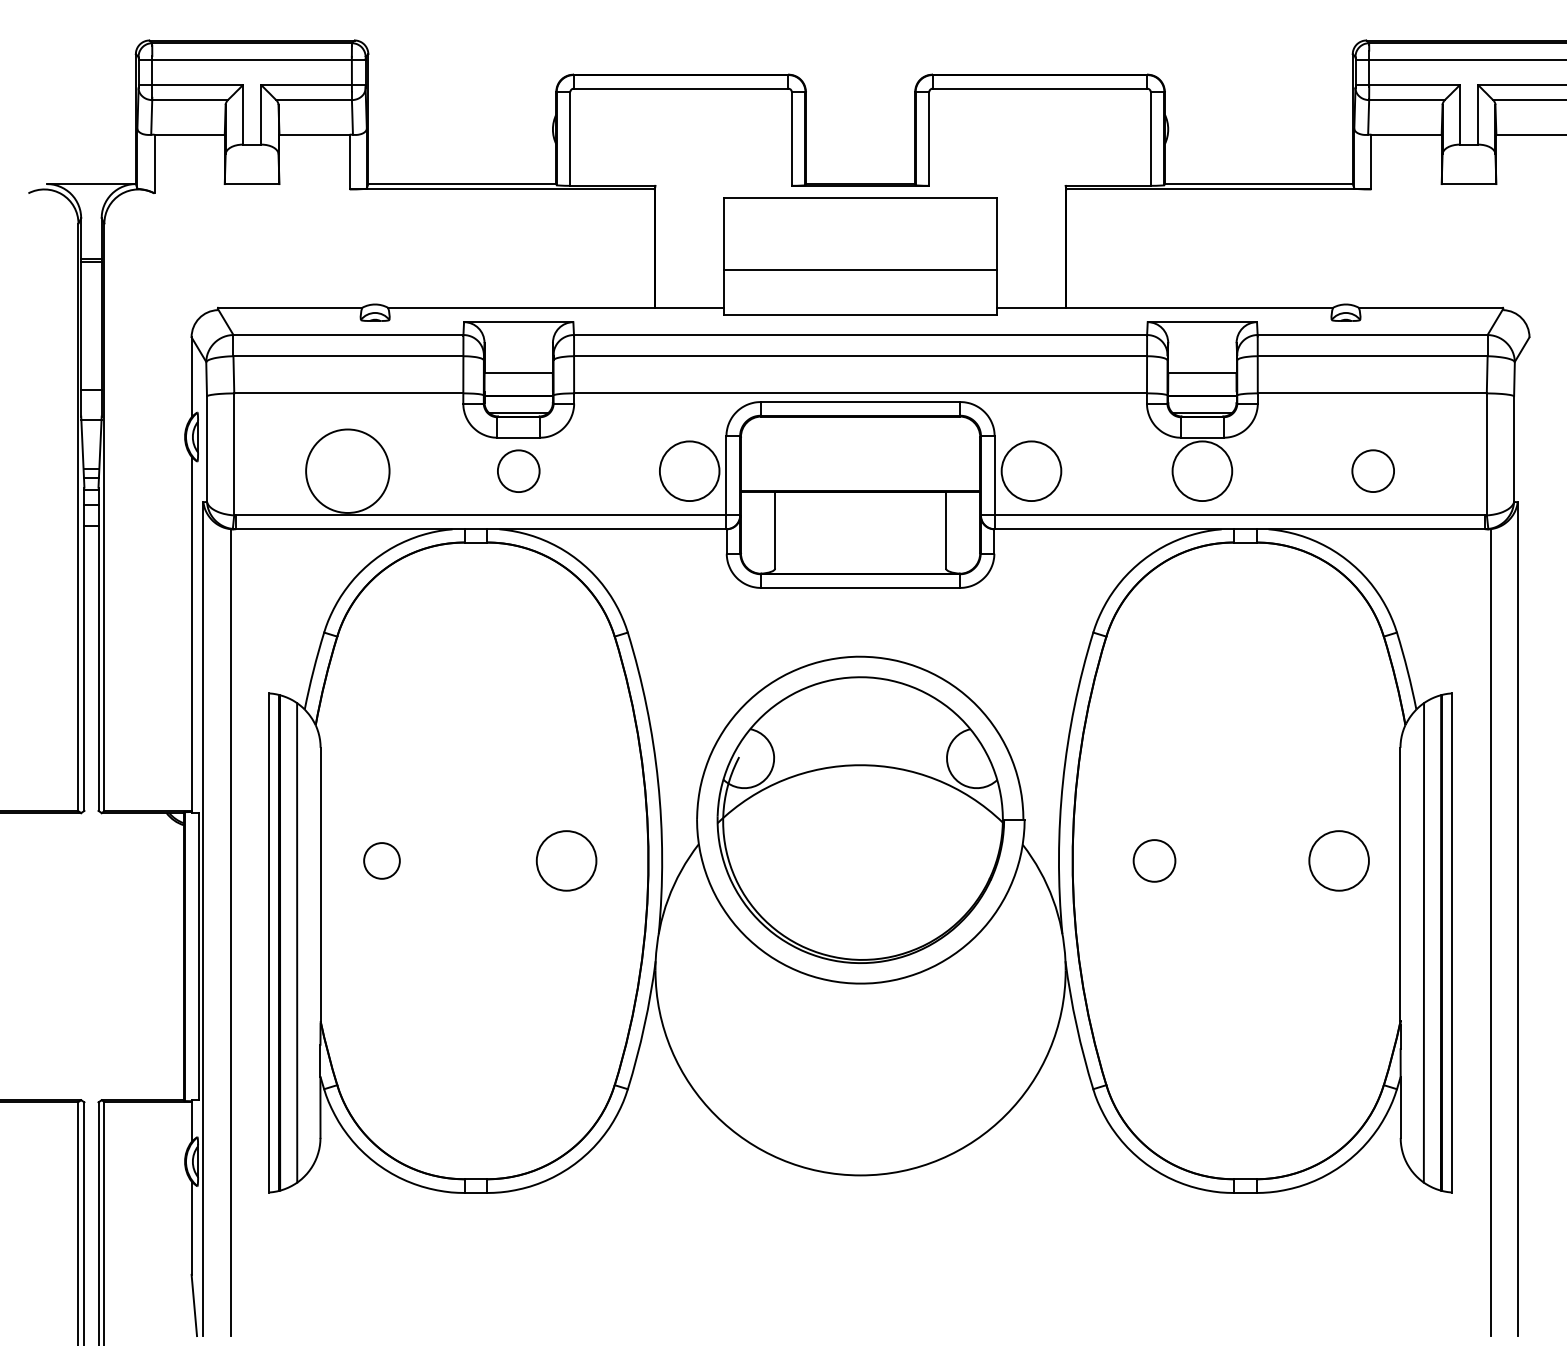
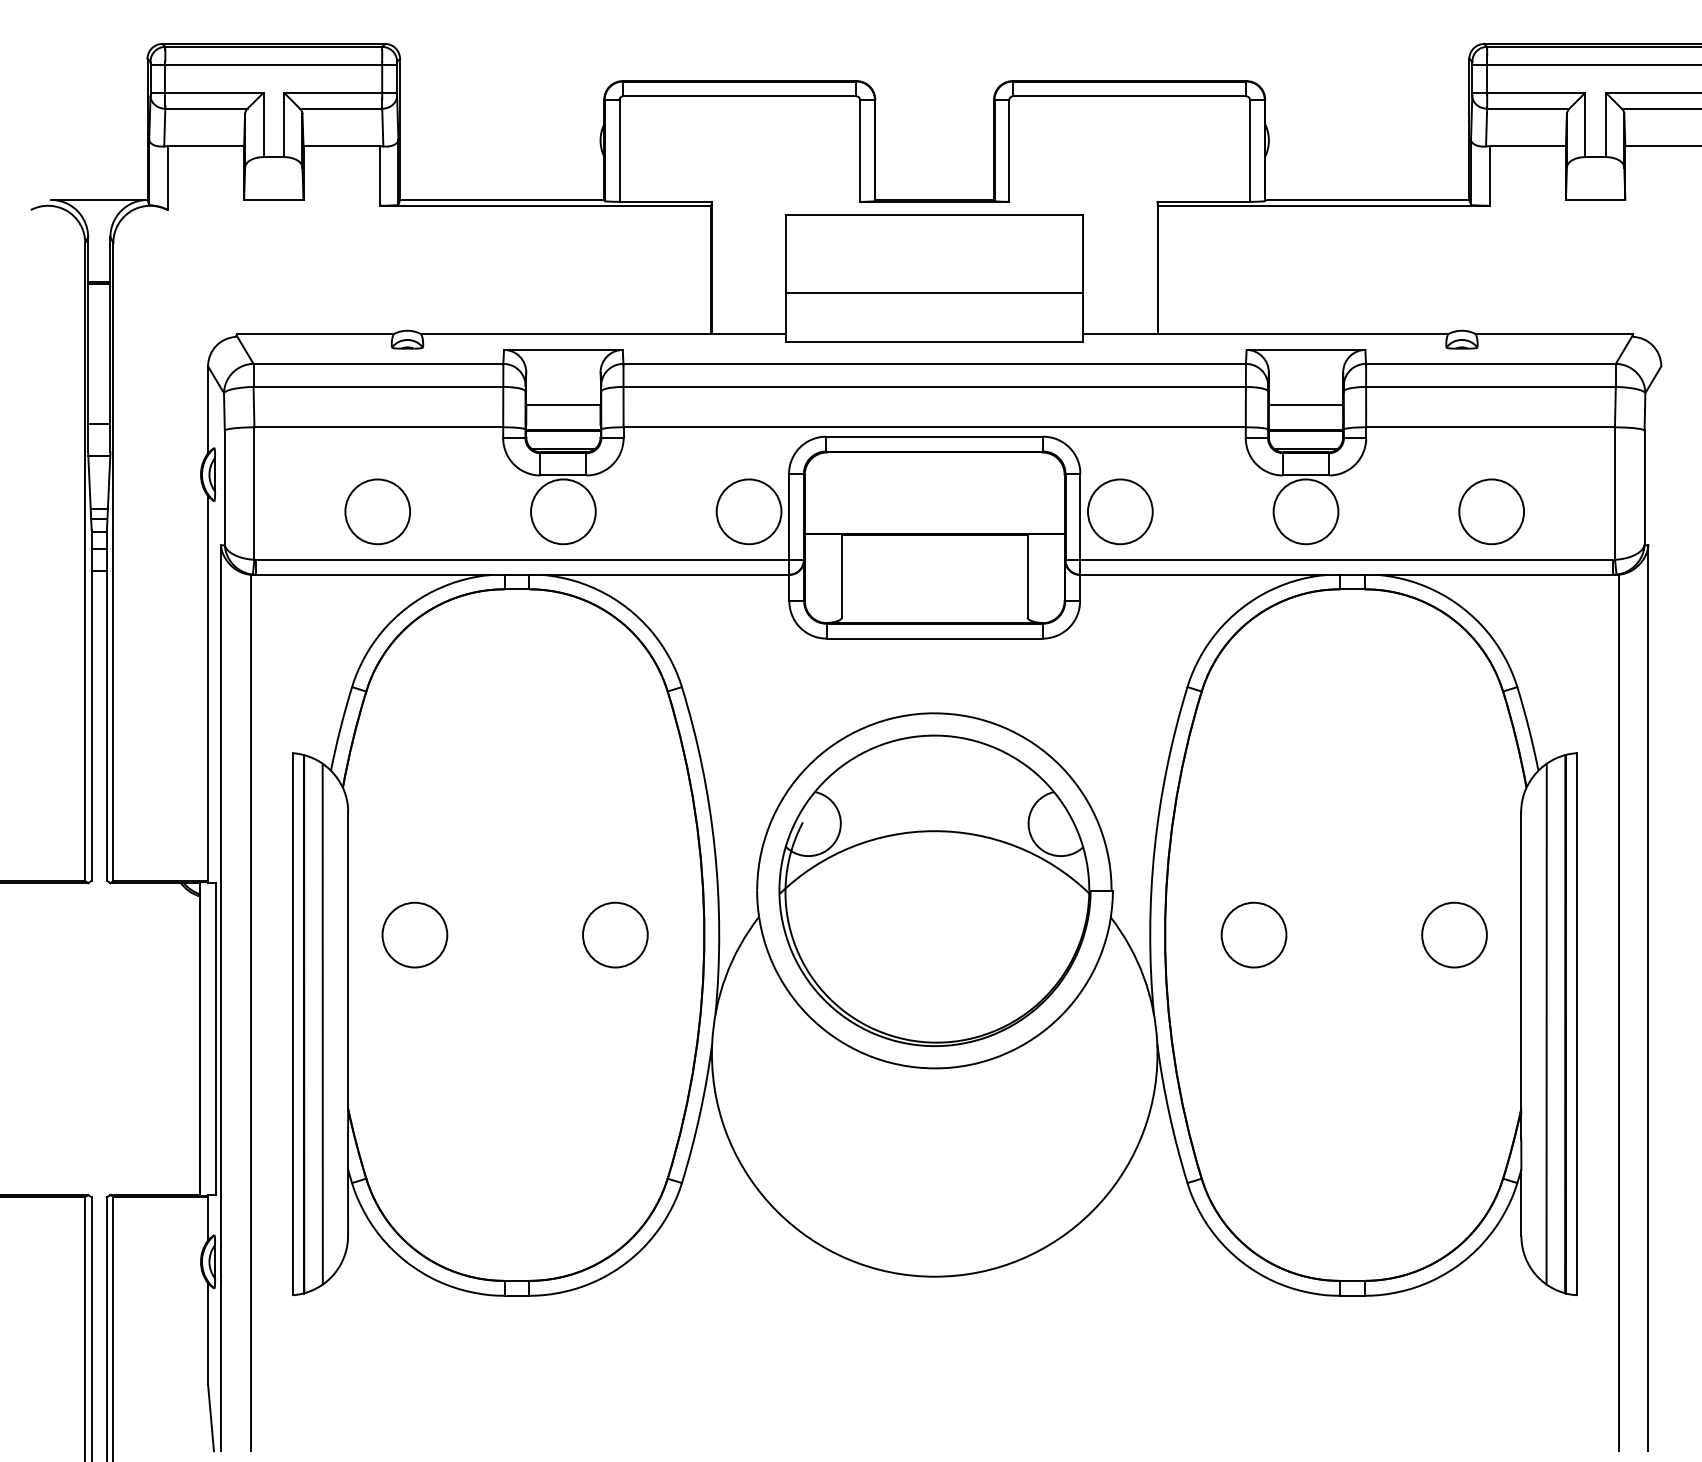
circle: (1372, 470) -> (1490, 511), size x1.43
circle: (347, 471) -> (377, 512), size x0.71
circle: (518, 471) -> (563, 512), size x1.43
circle: (381, 860) -> (414, 934), size x1.67
circle: (1154, 860) -> (1253, 934), size x1.43

